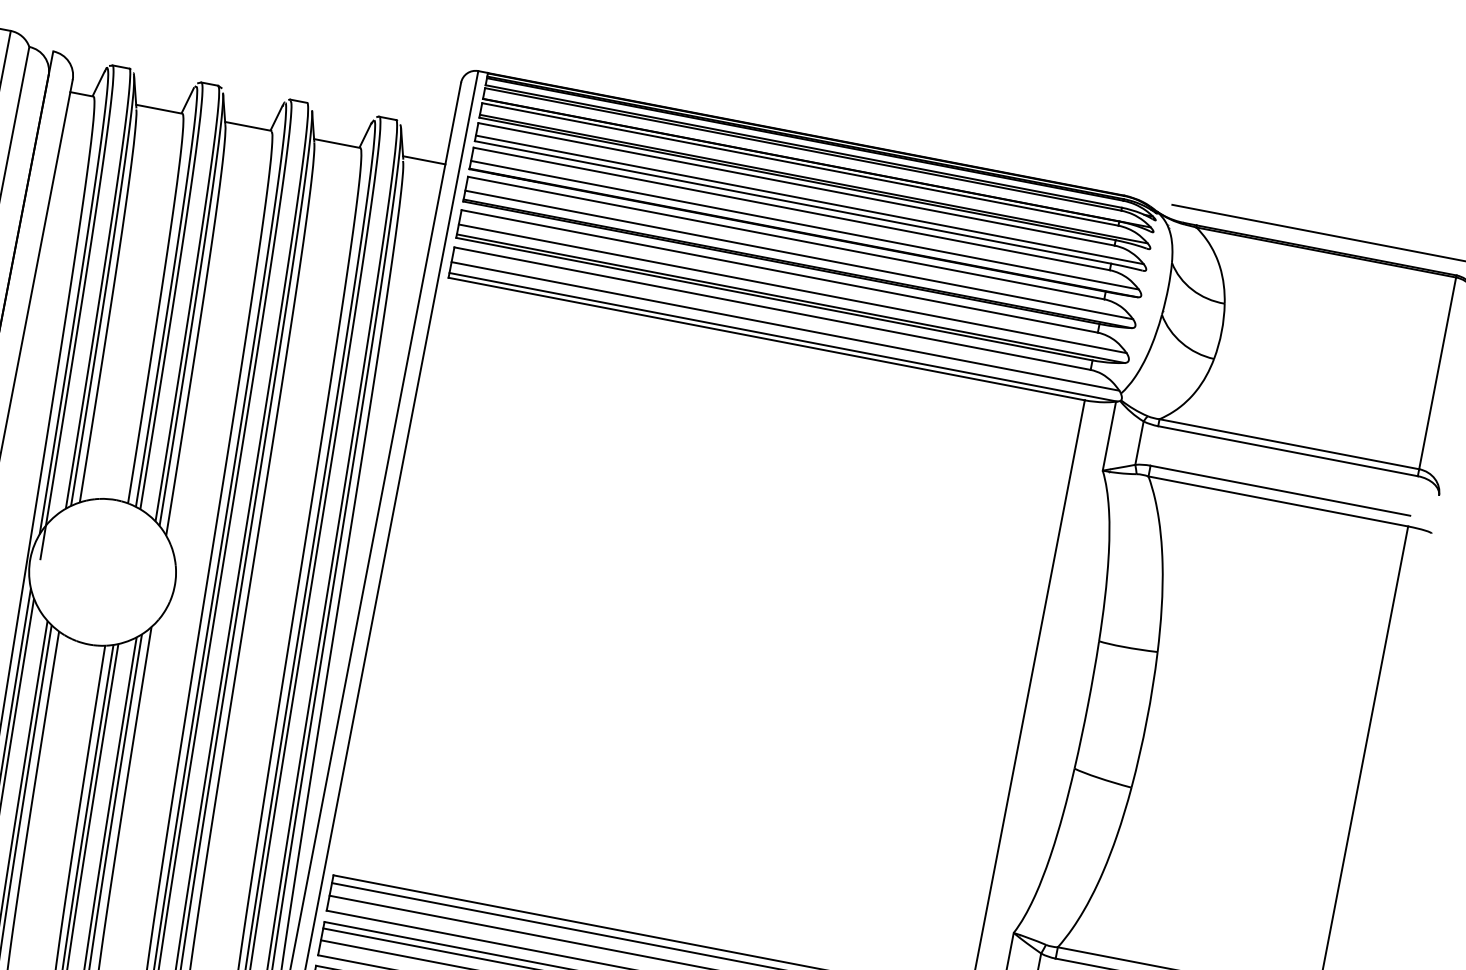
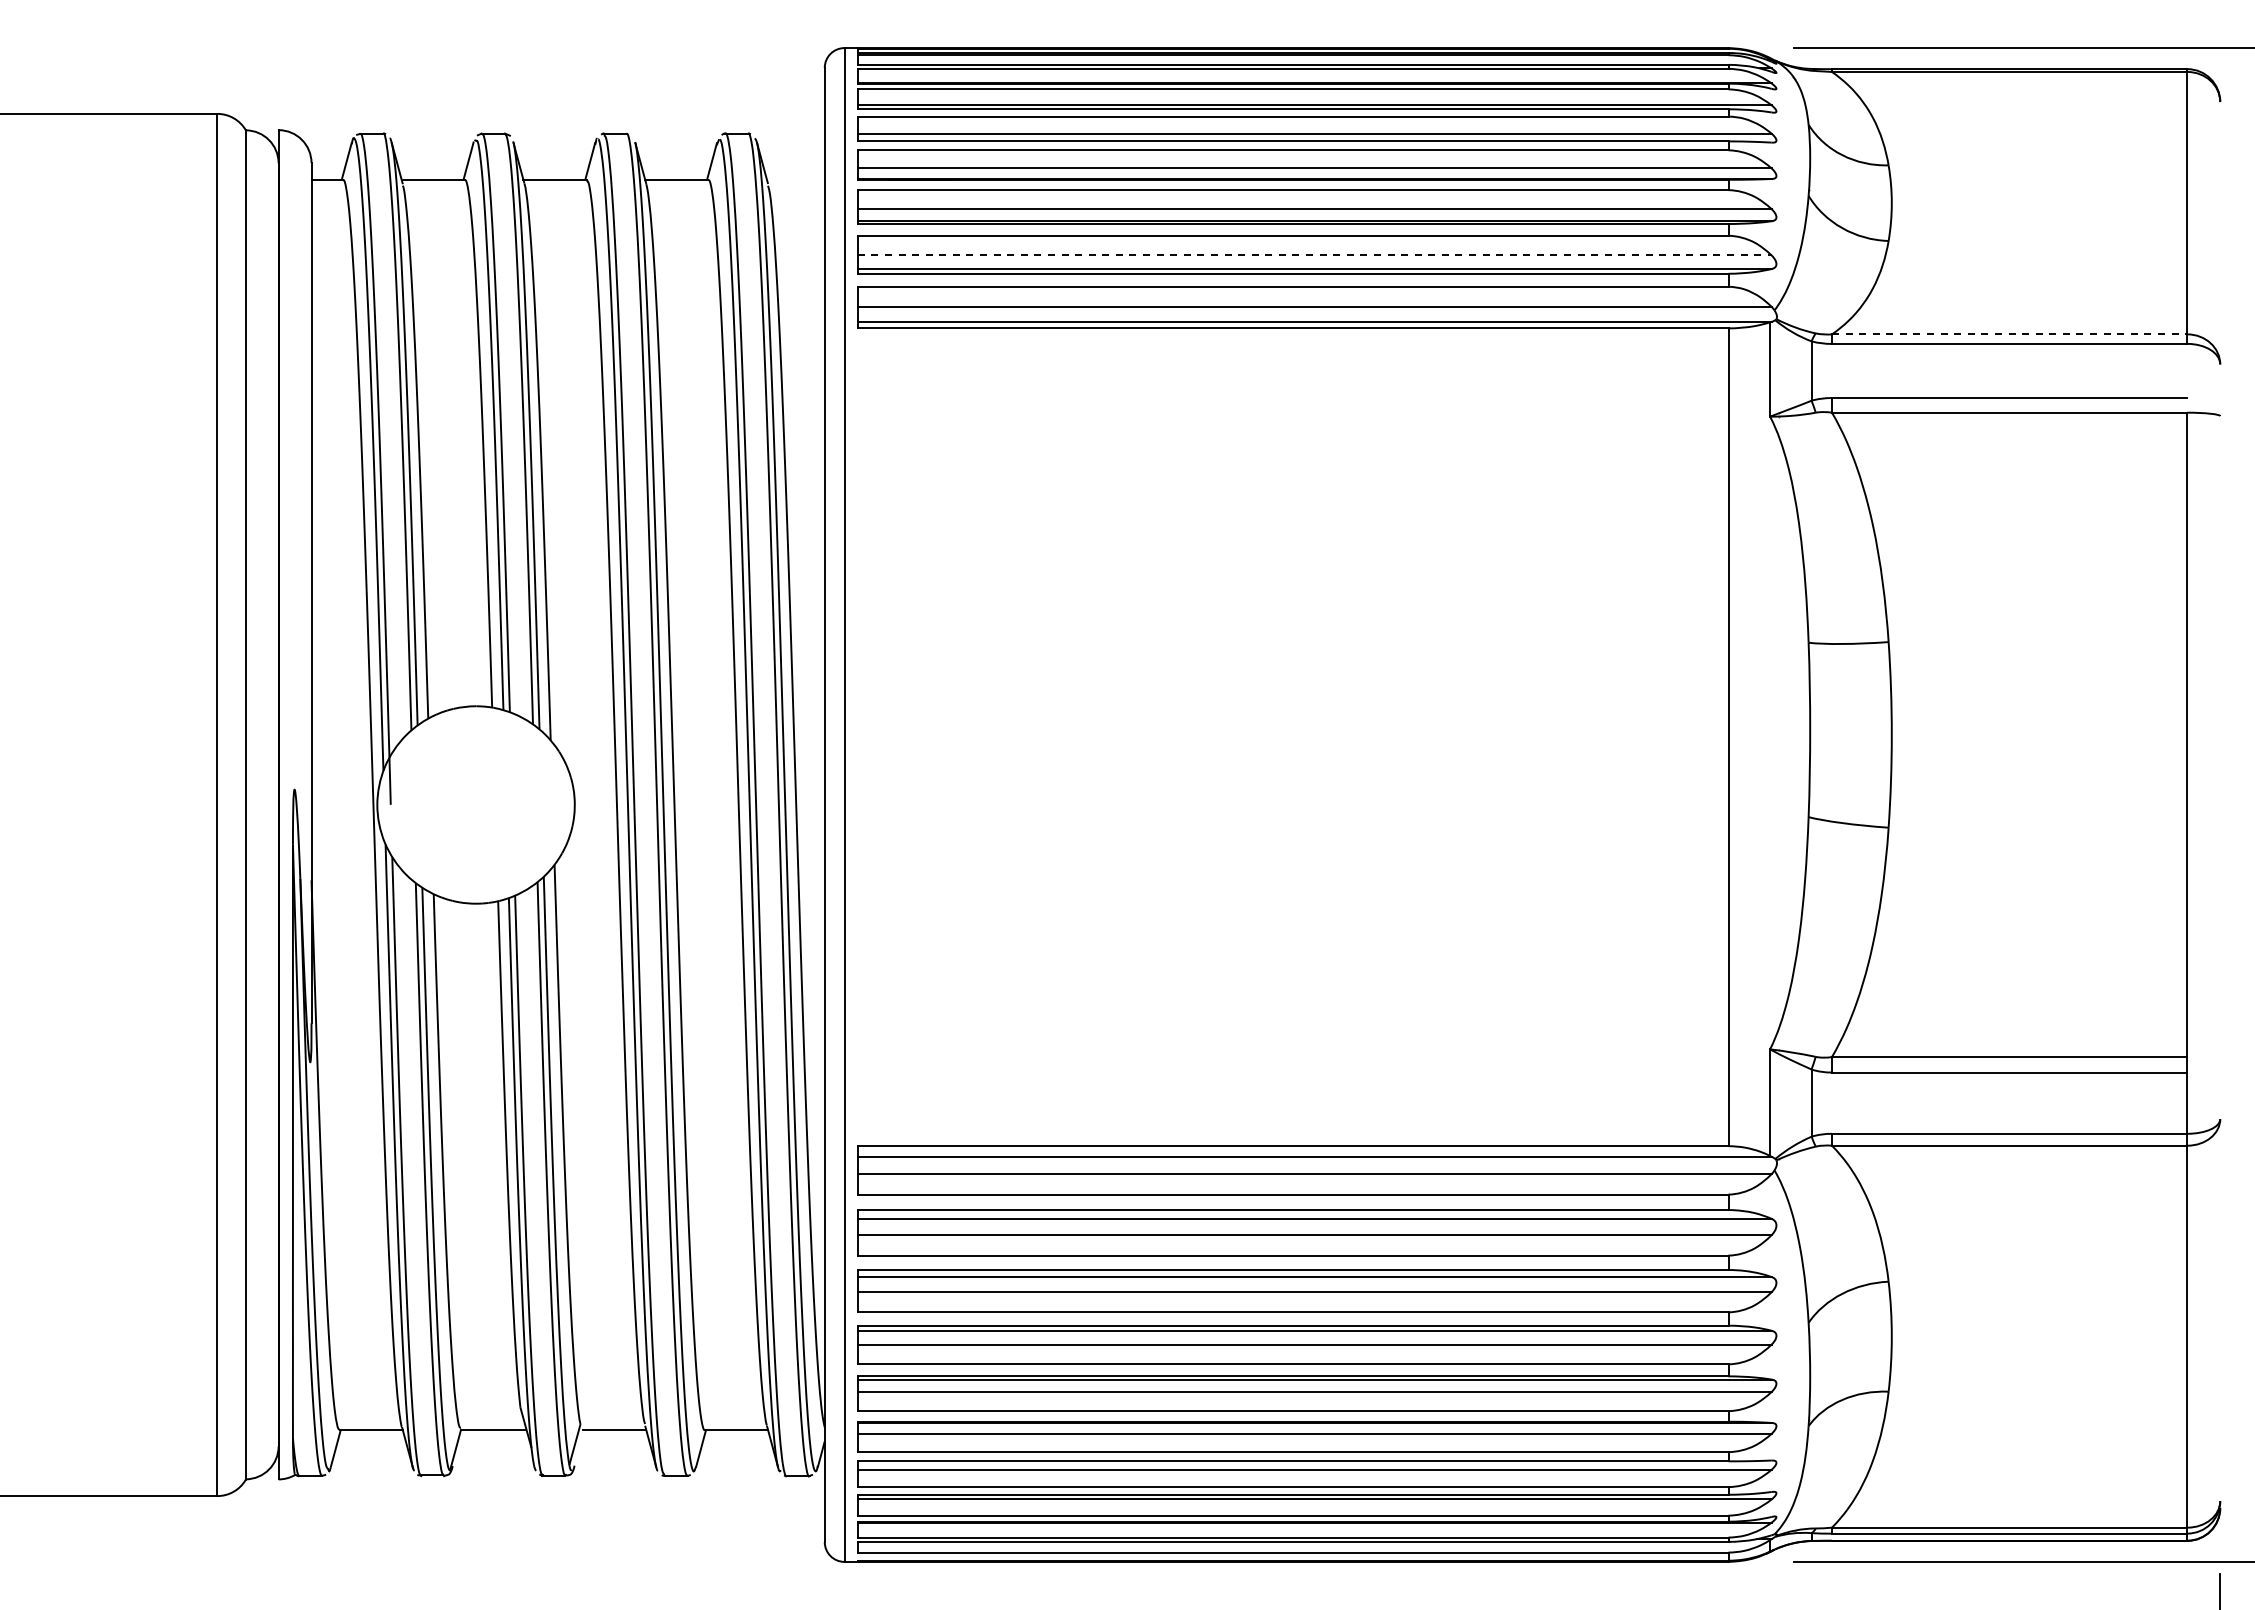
line: (424, 160) -> (795, 179), removed
line: (792, 288) -> (1314, 255), solid -> dashed
line: (1289, 444) -> (2009, 334), solid -> dashed

